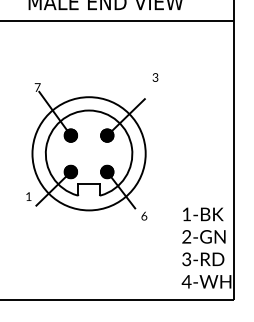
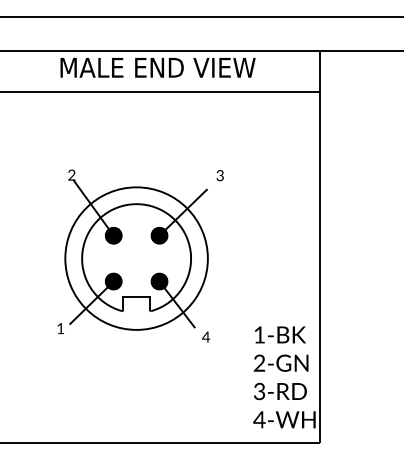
text: (154, 77) -> (219, 175), moved
text: (37, 86) -> (71, 174), 7 -> 2
text: (28, 196) -> (60, 328), moved
text: (144, 216) -> (206, 337), 6 -> 4

